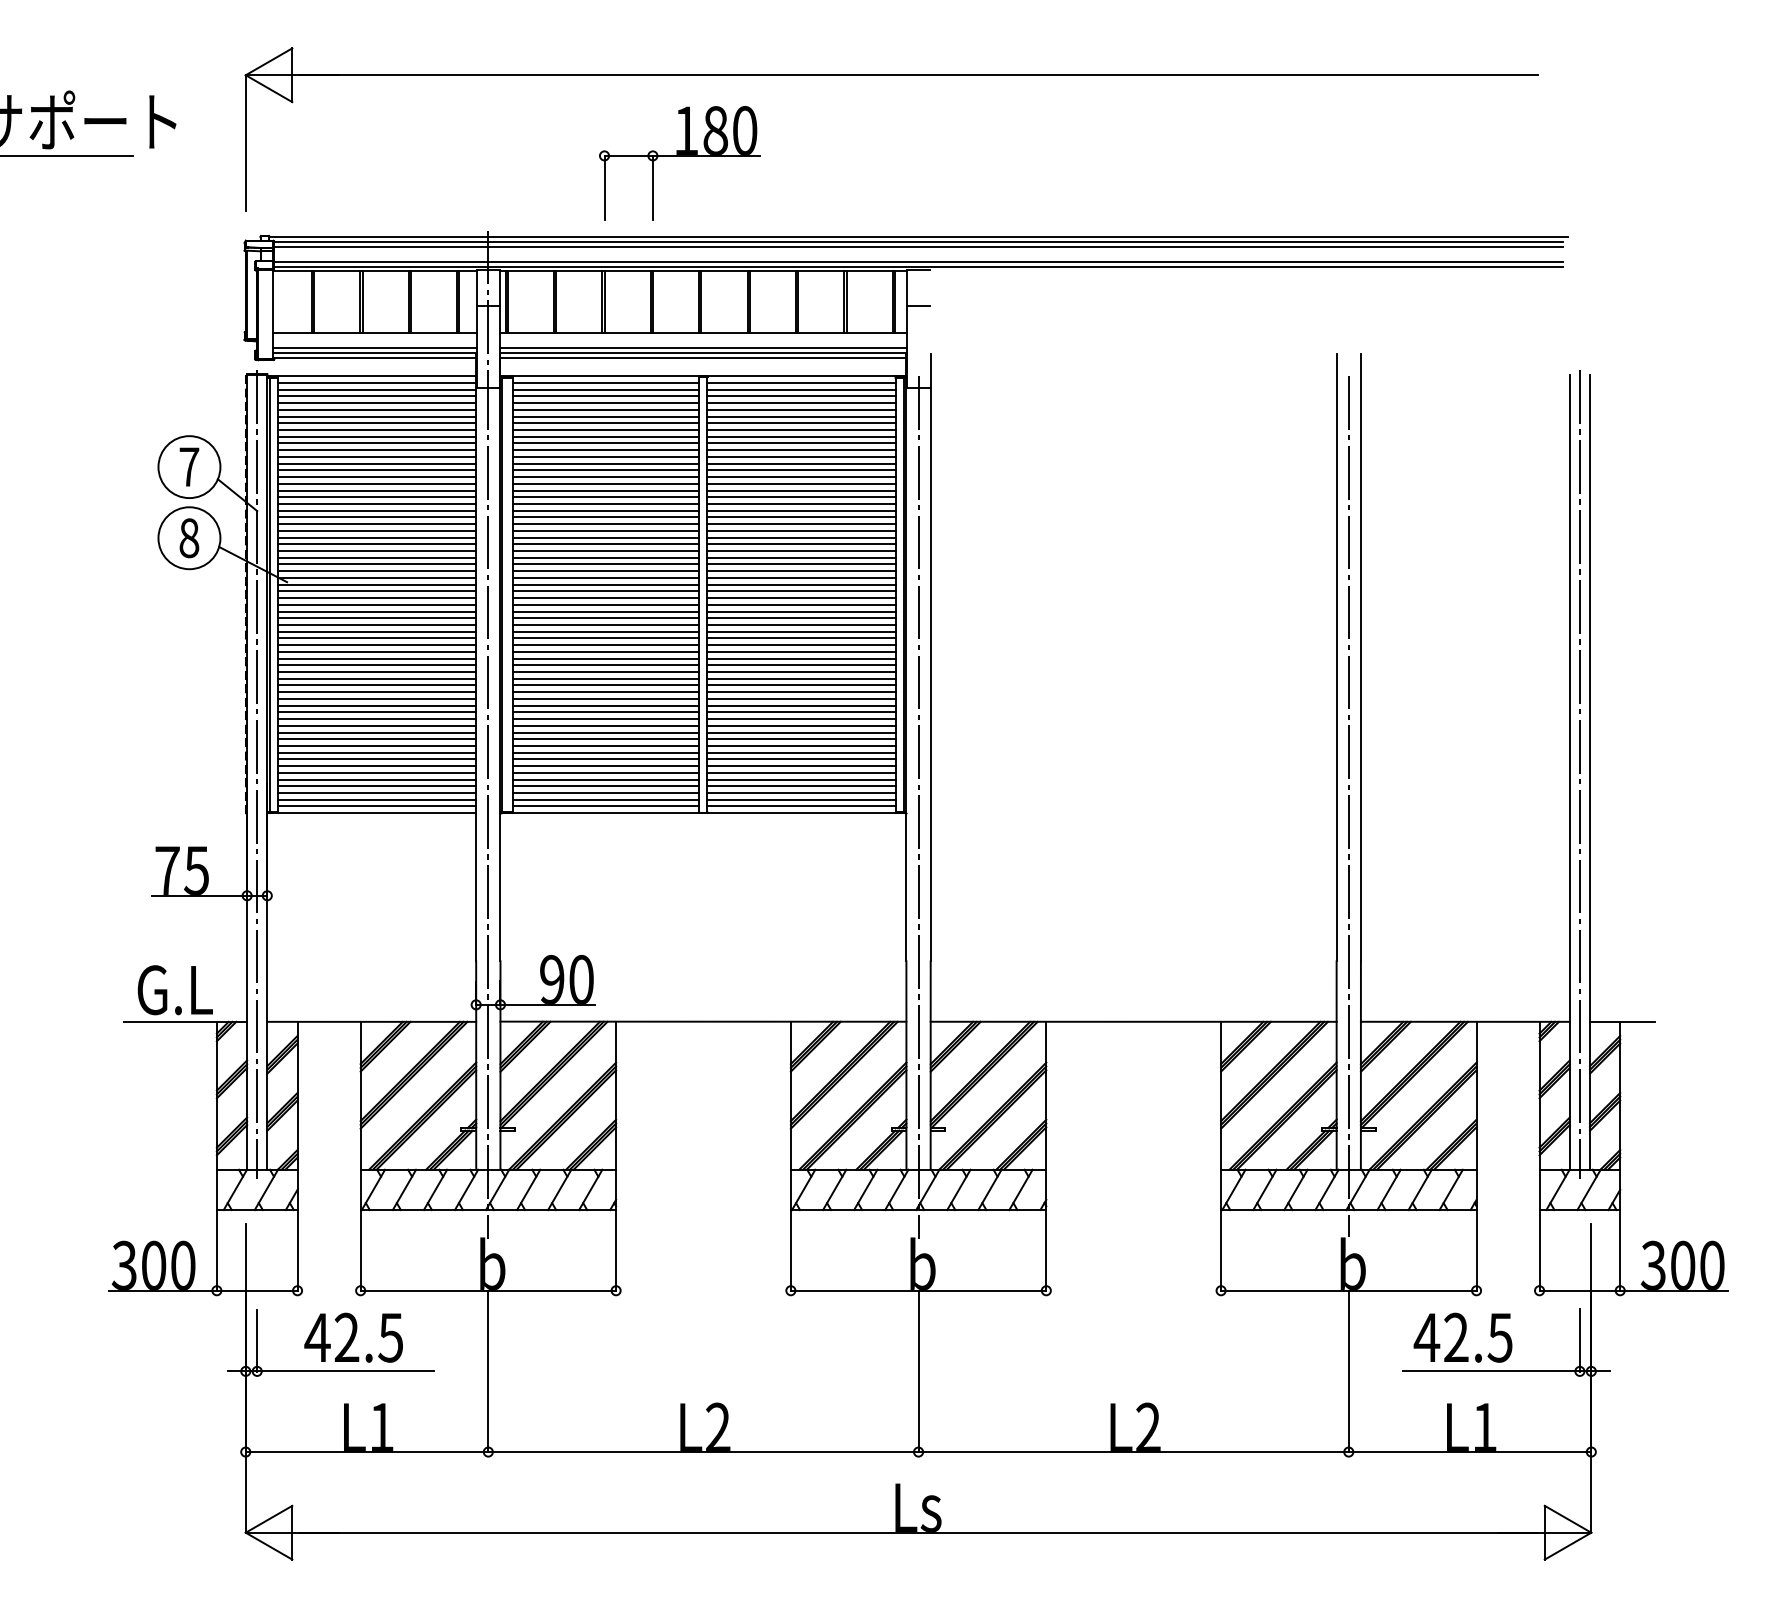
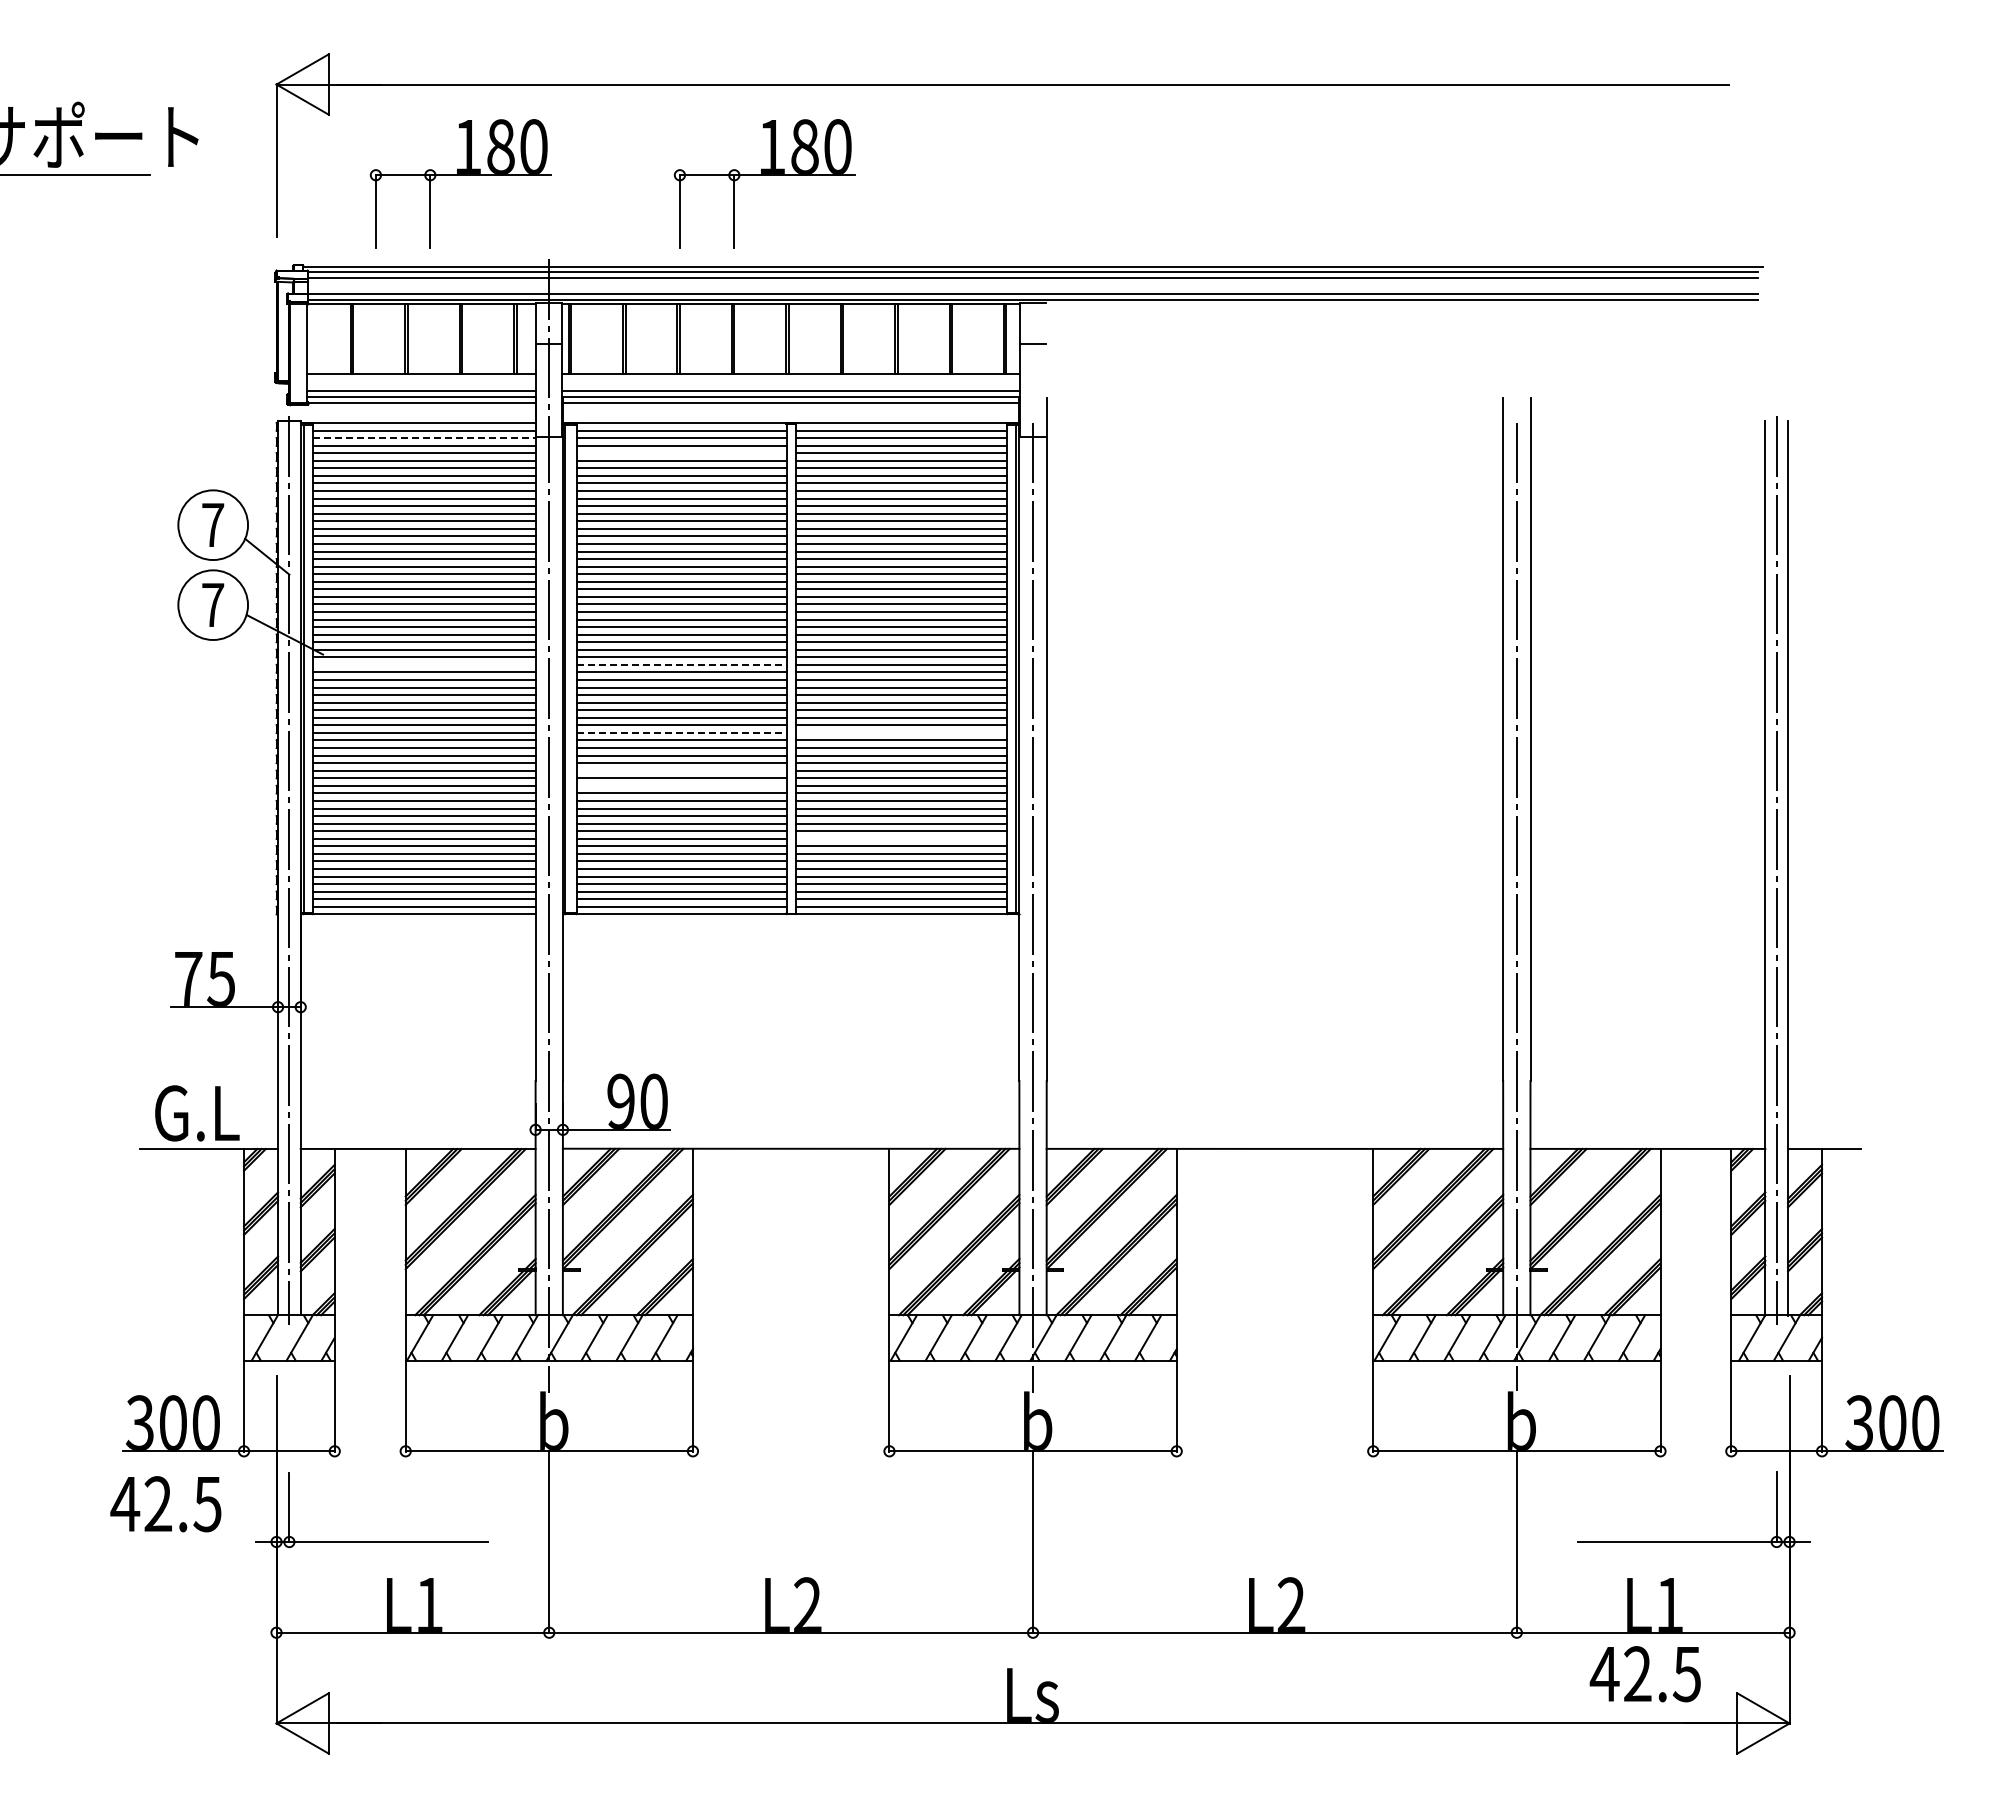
part: (409, 156) -> (460, 175), added
line: (377, 390) -> (424, 438), solid -> dashed
line: (605, 403) -> (681, 453), removed
text: (189, 537) -> (213, 604), 8 -> 7
line: (376, 591) -> (423, 664), removed
line: (606, 591) -> (682, 664), solid -> dashed
line: (606, 651) -> (682, 732), solid -> dashed
line: (801, 651) -> (901, 732), removed
line: (605, 685) -> (681, 770), removed
line: (605, 698) -> (681, 785), removed
line: (801, 745) -> (901, 838), removed
text: (353, 1338) -> (165, 1504), moved
text: (1462, 1338) -> (1644, 1674), moved

